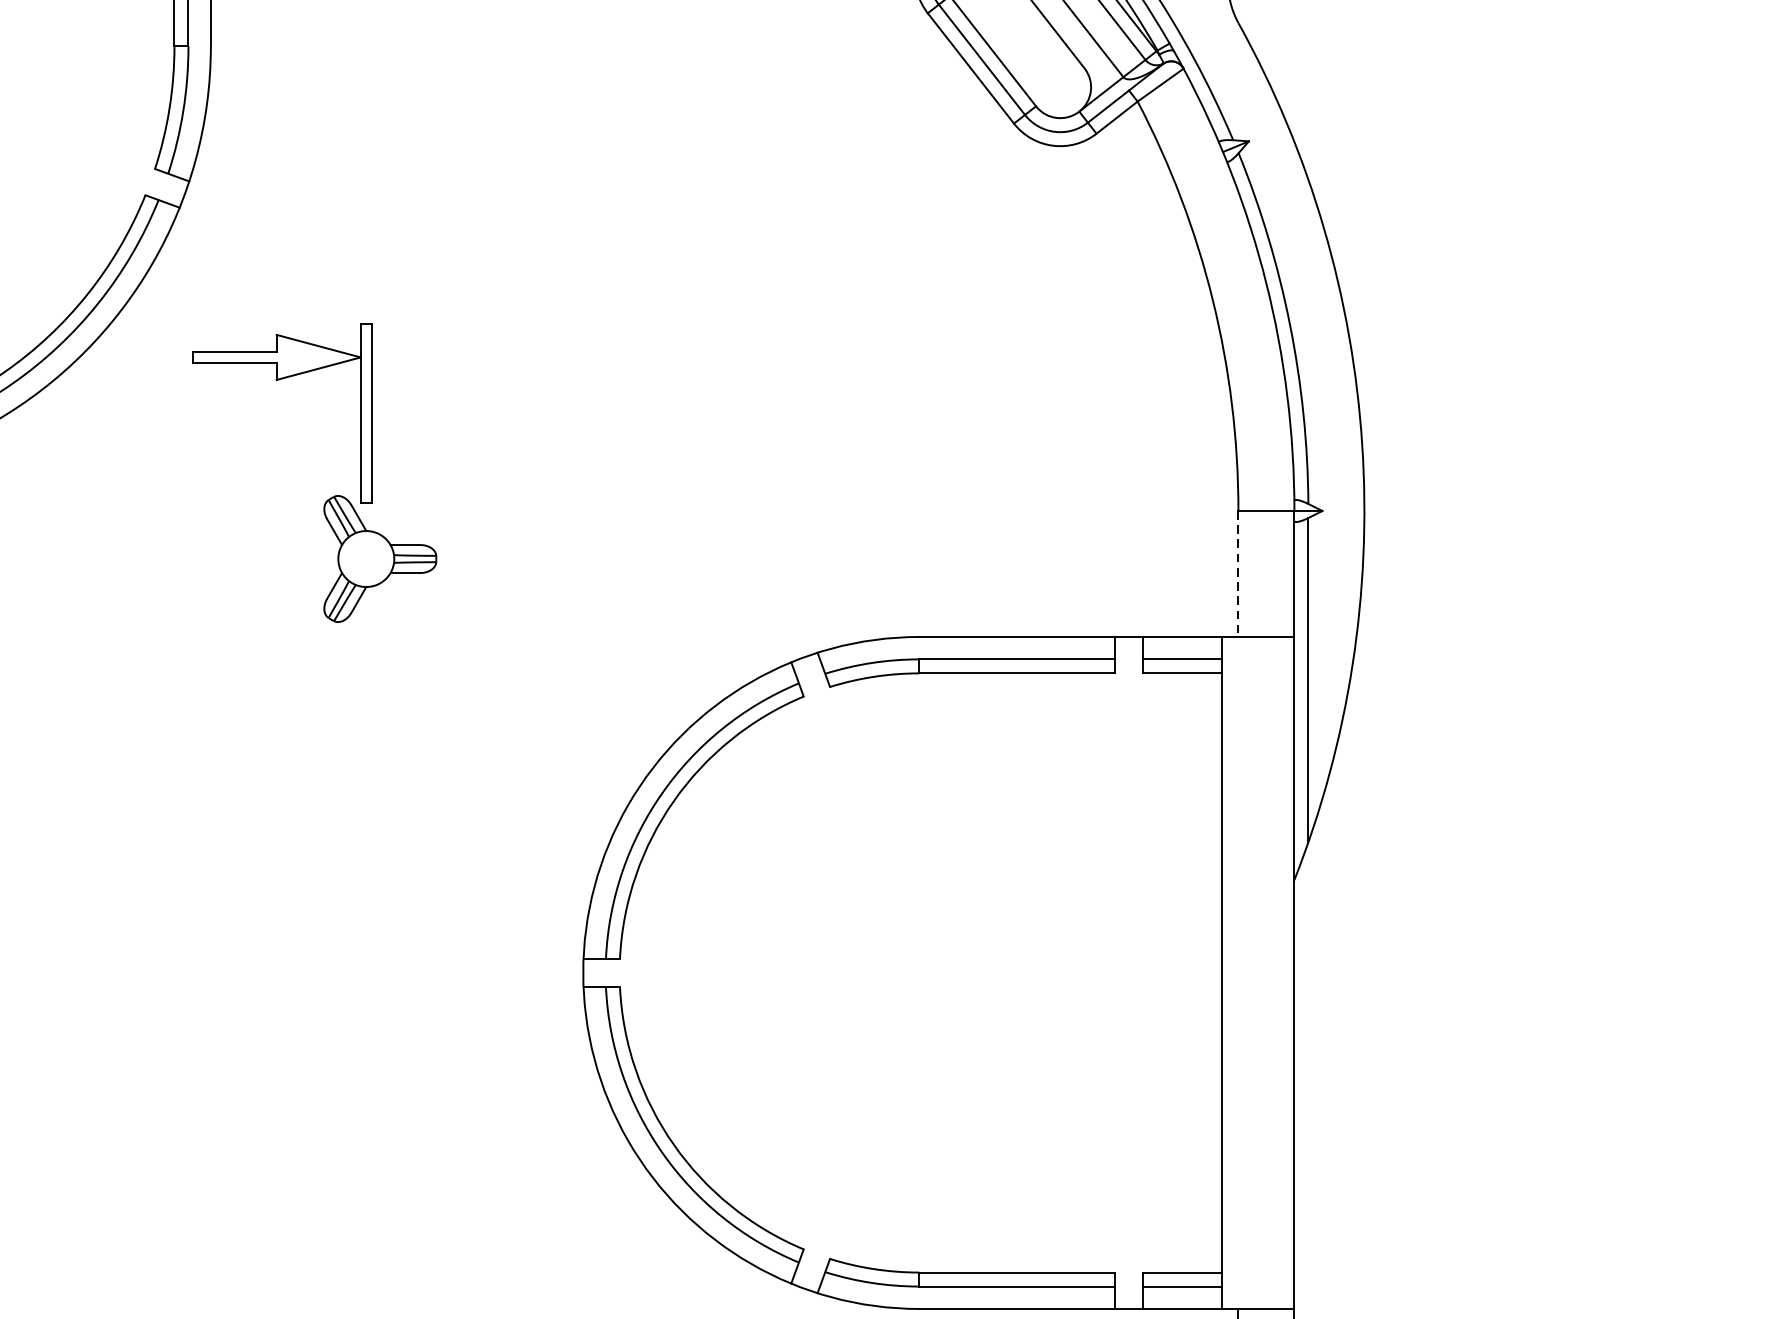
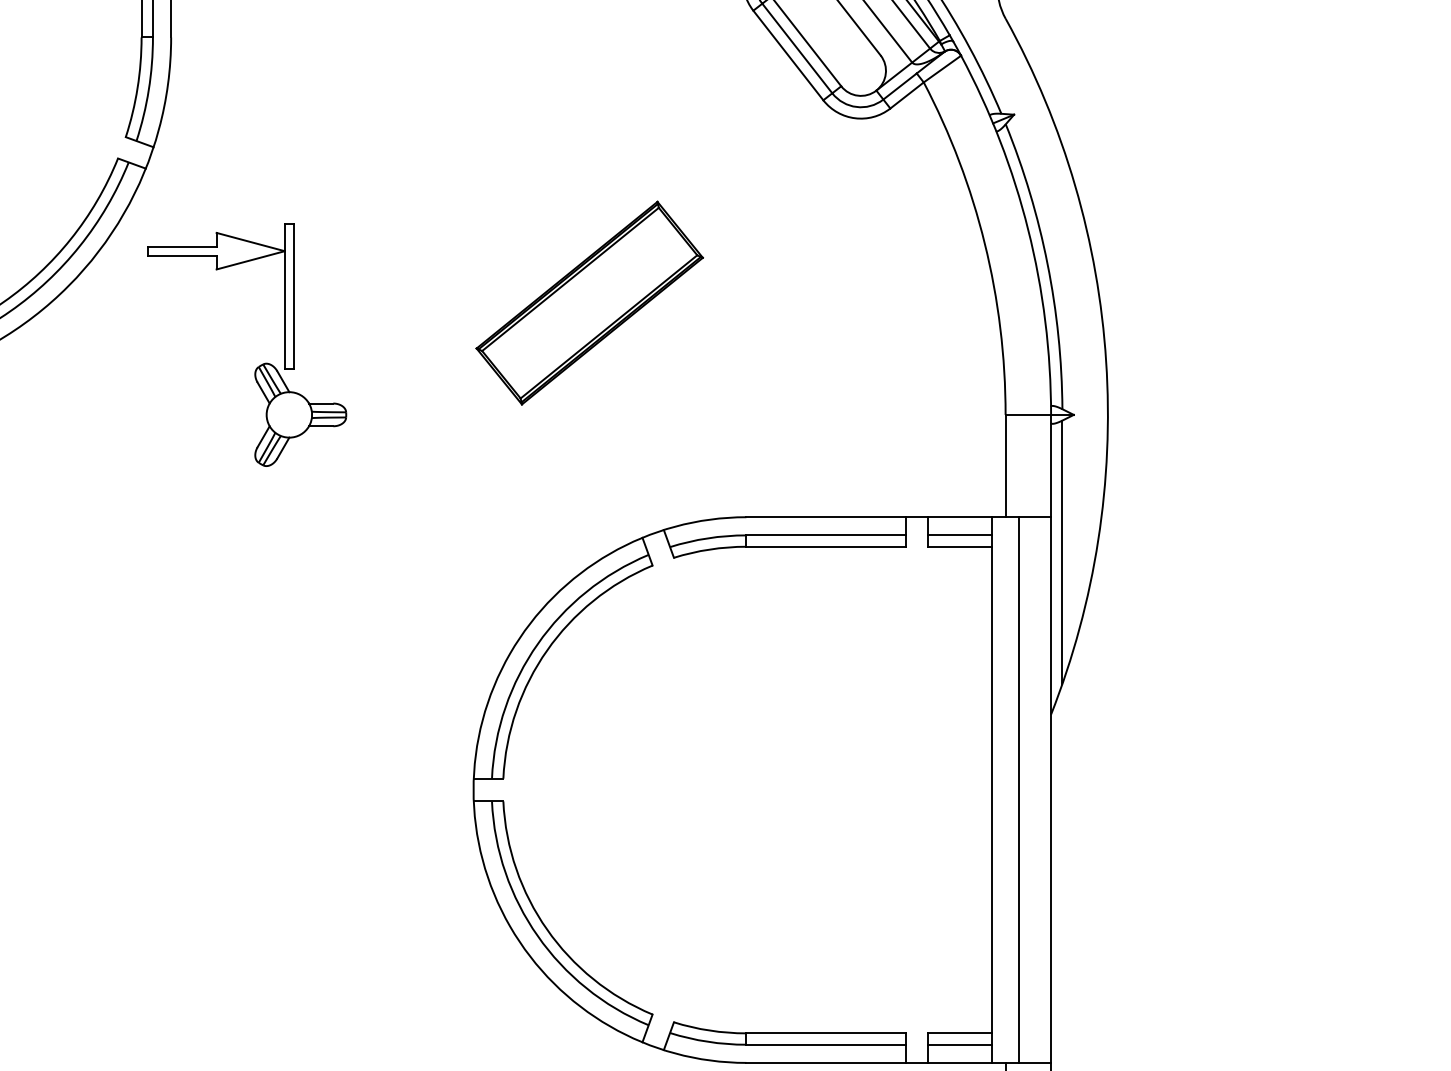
part: (726, 372) -> (589, 302), added
part: (330, 496) -> (260, 364), moved
line: (1238, 574) -> (1005, 466), dashed -> solid
line: (1255, 972) -> (1019, 789), added

